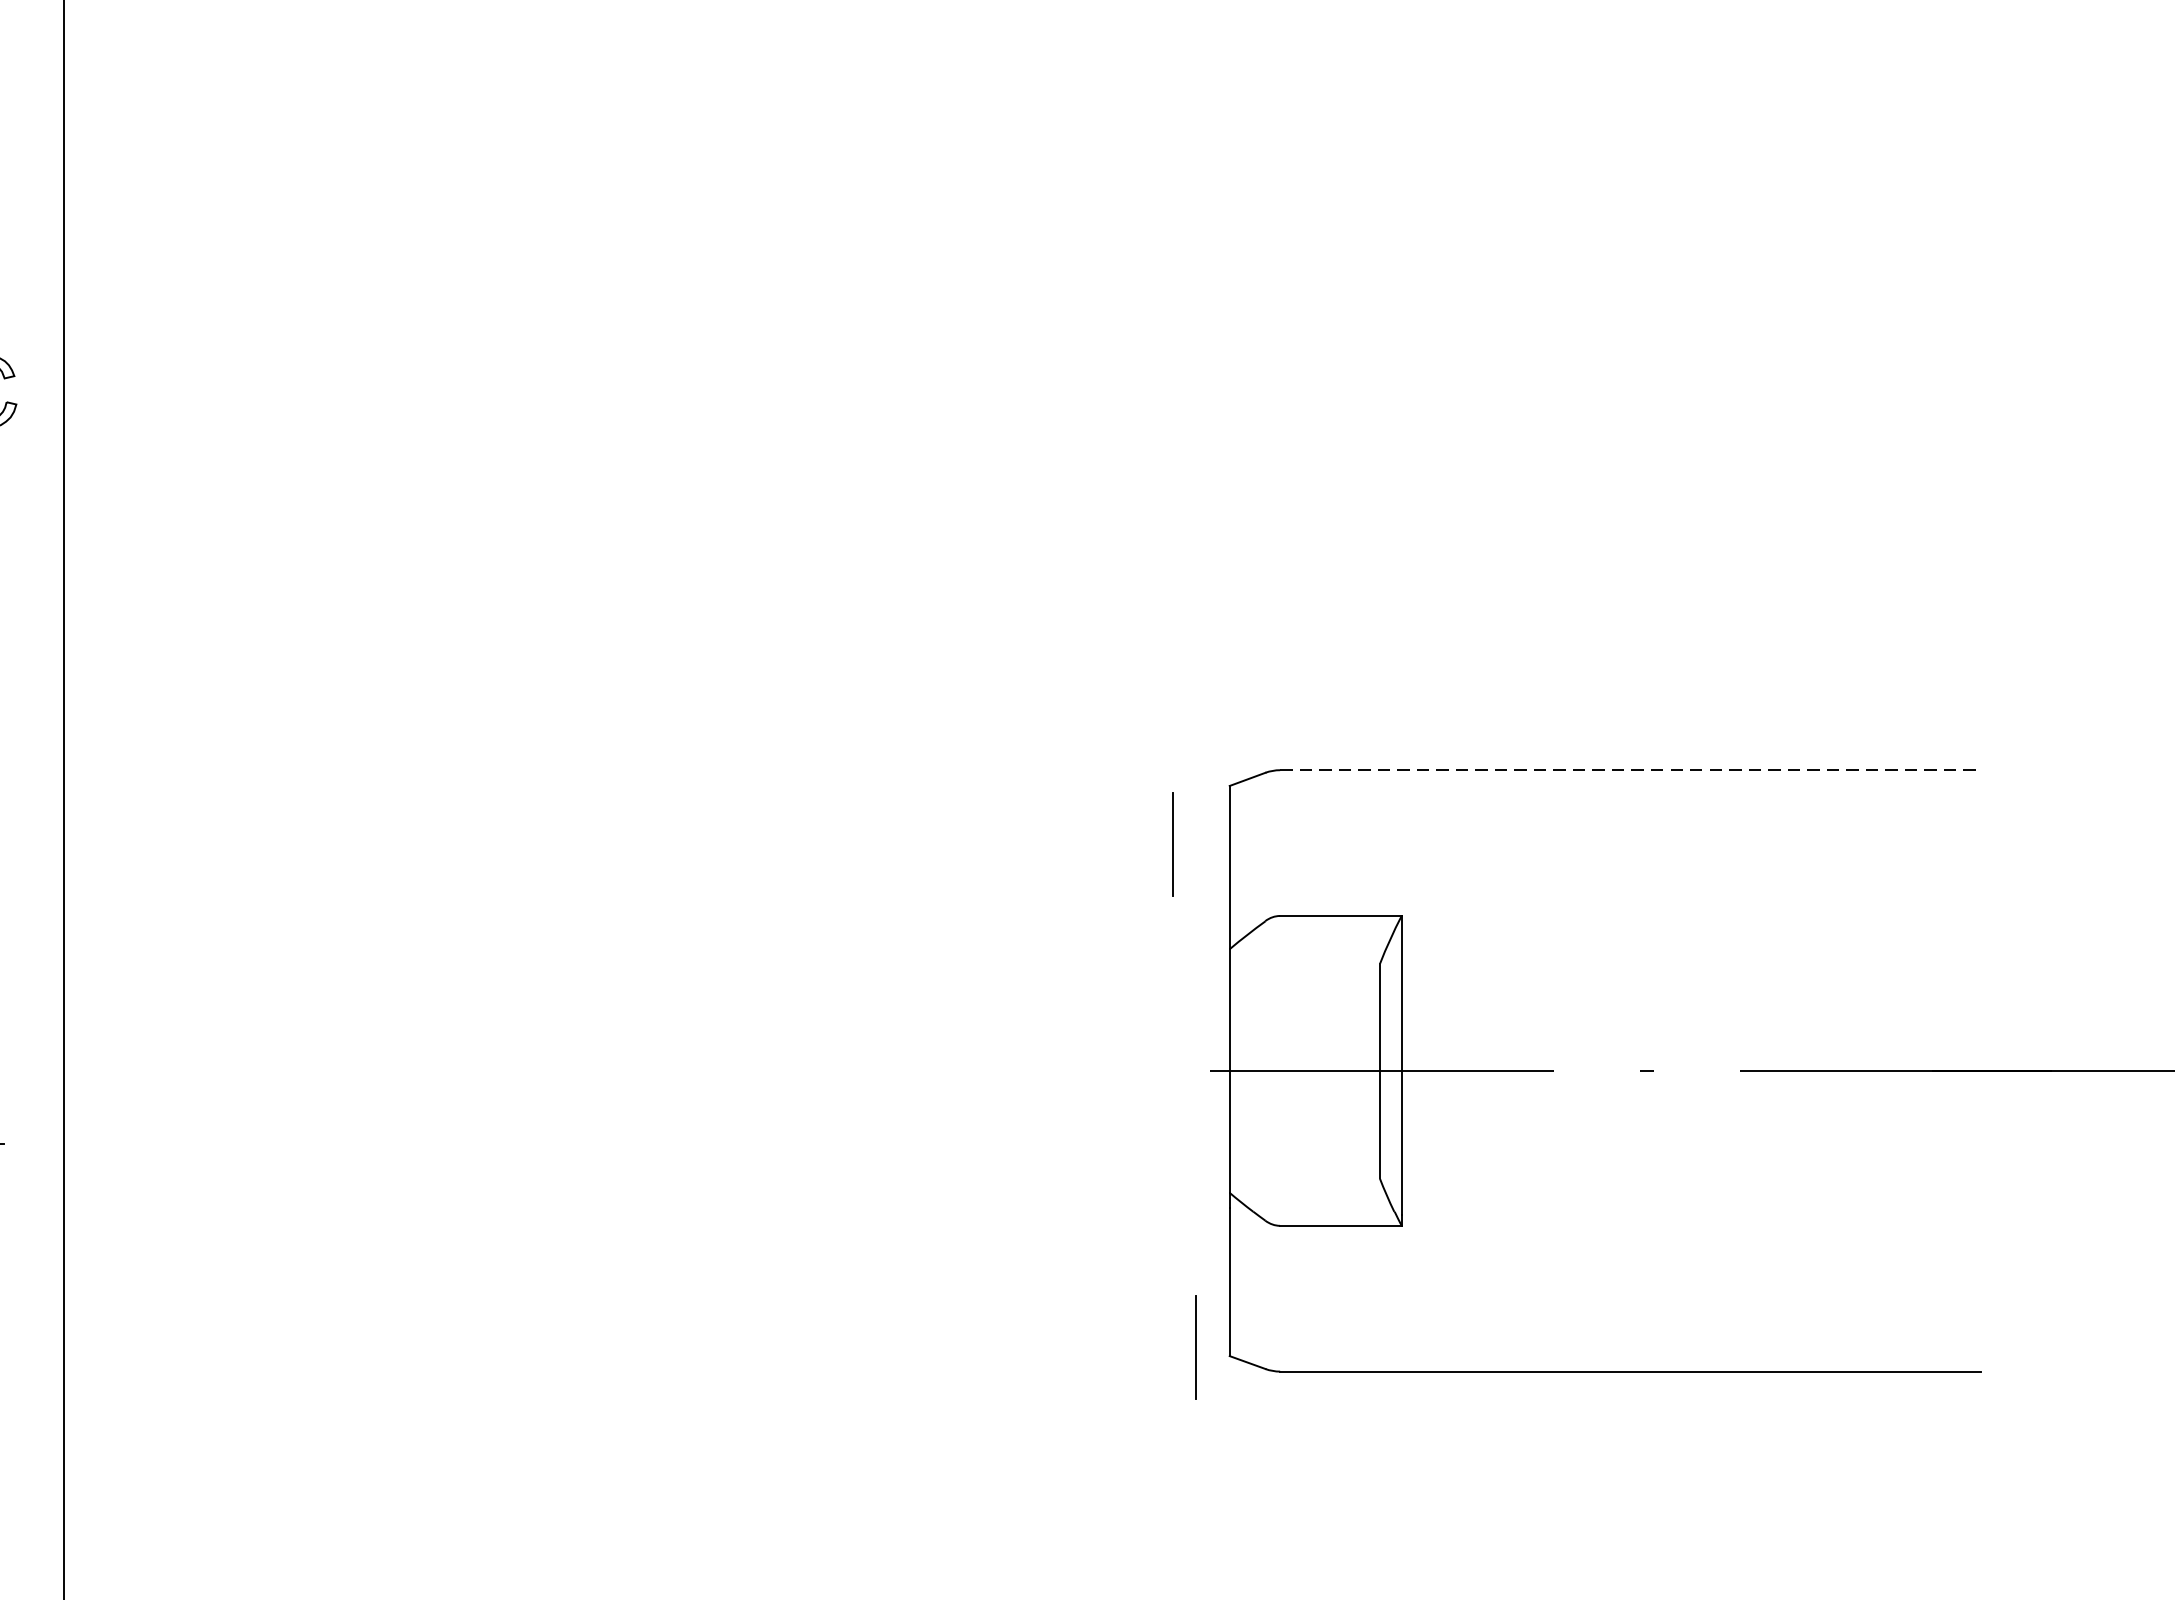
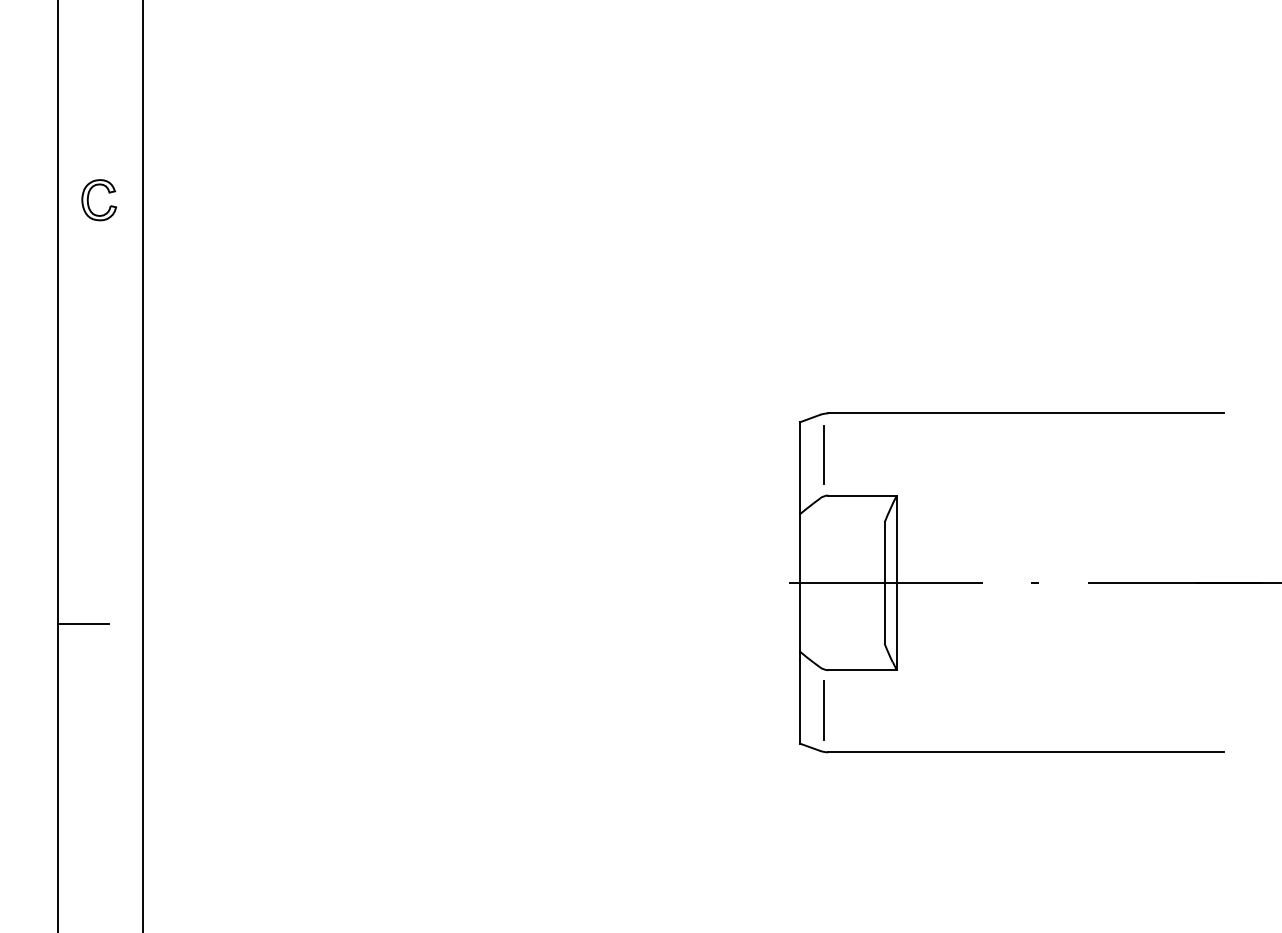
line: (1631, 770) -> (1026, 413), dashed -> solid
line: (1172, 843) -> (823, 454), moved
line: (1195, 1347) -> (823, 710), moved

